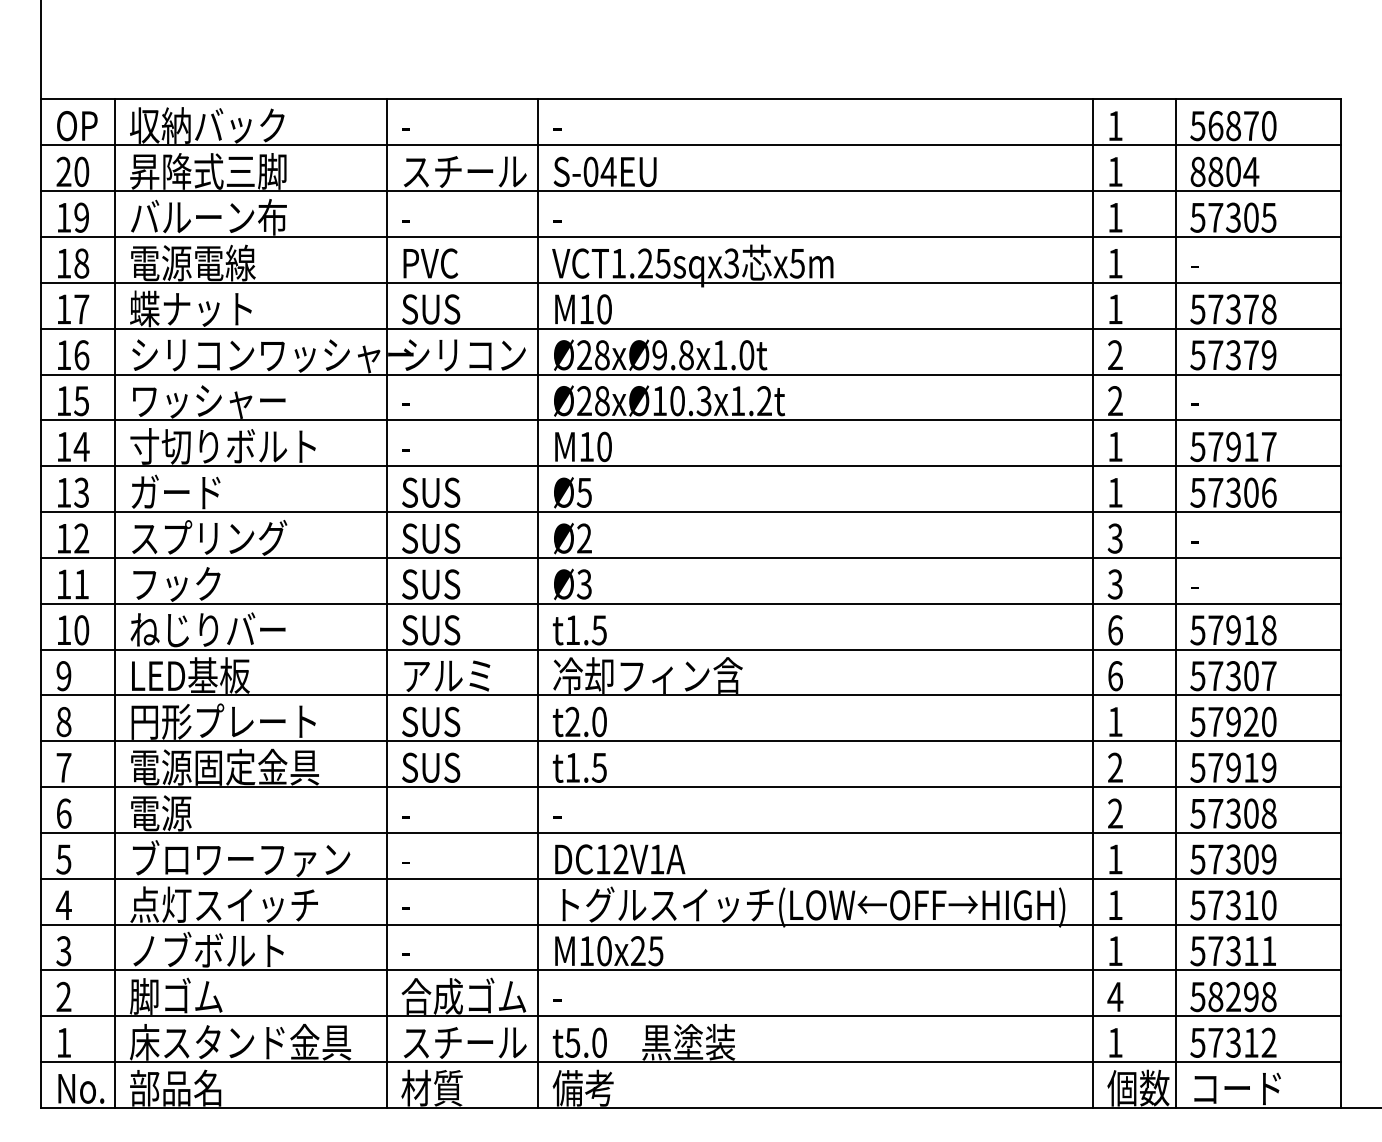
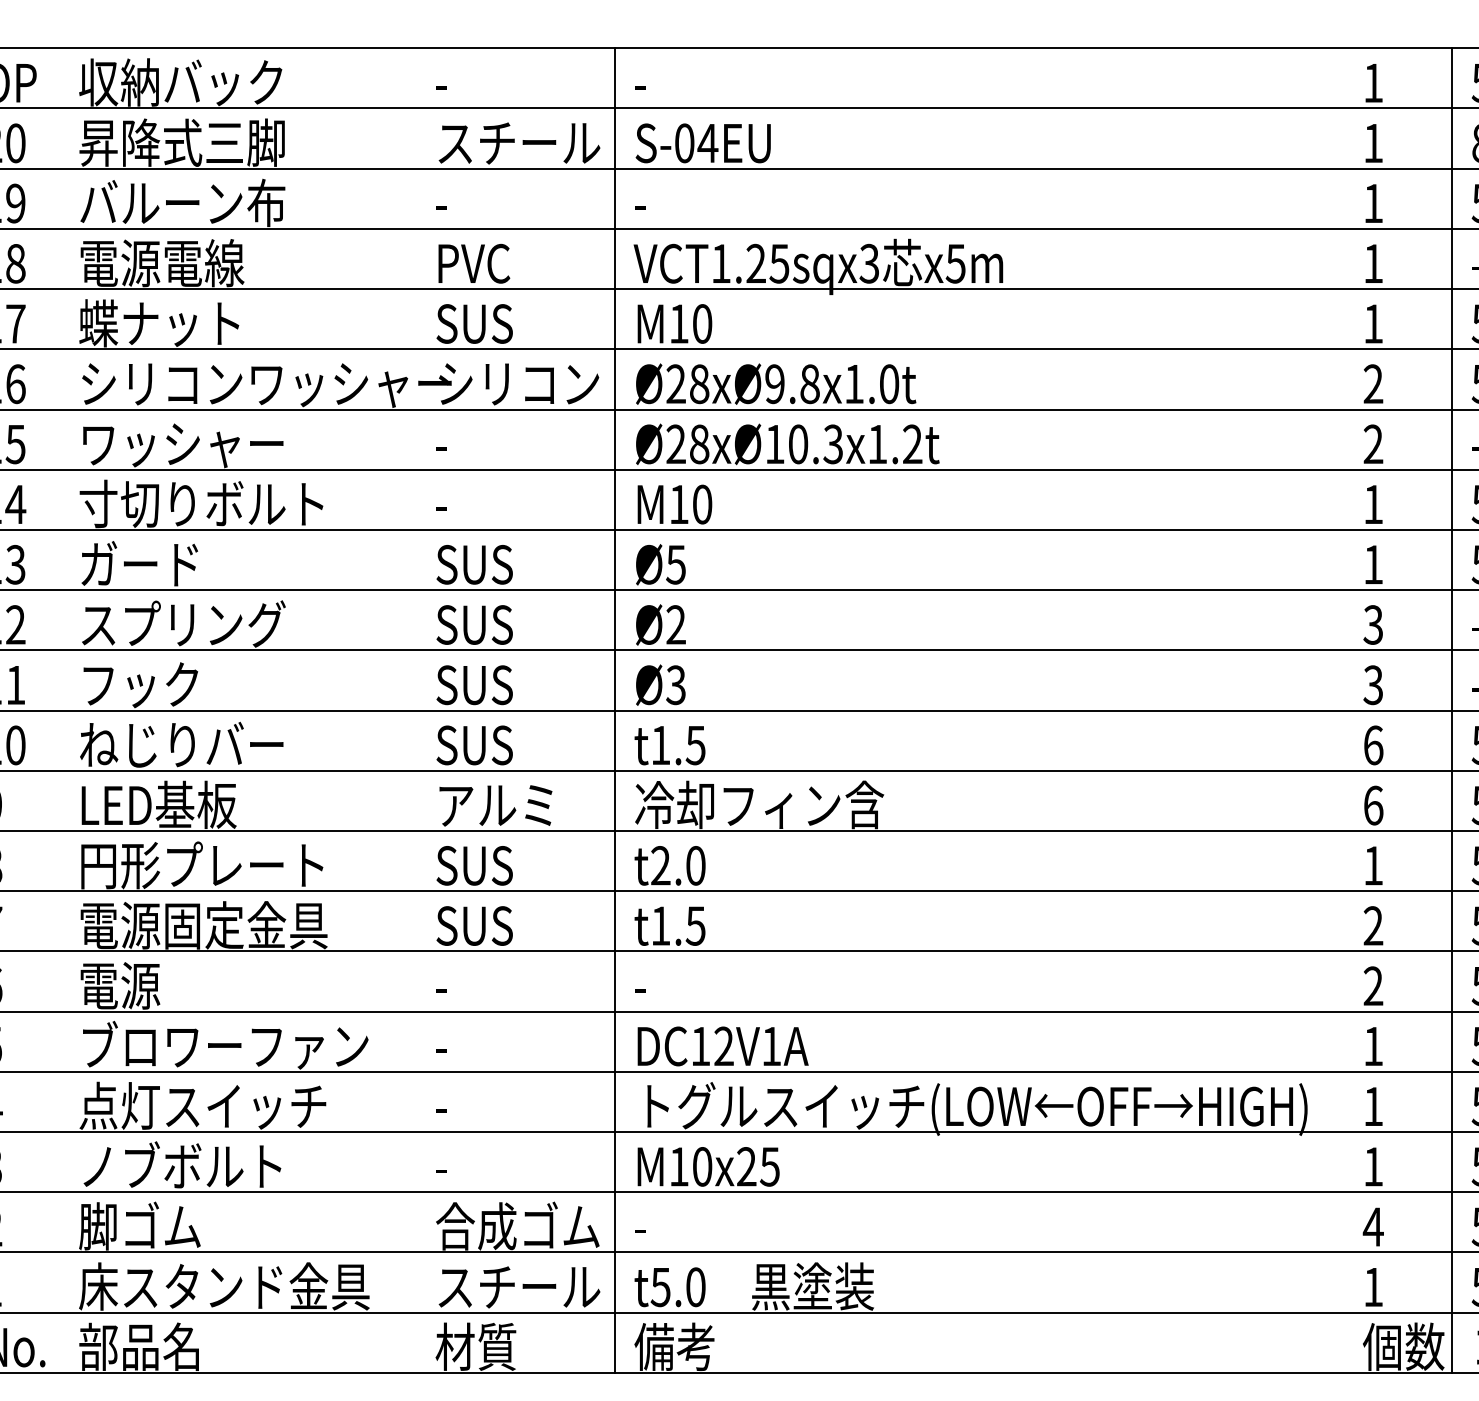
line: (114, 603) -> (58, 710), removed
line: (386, 603) -> (416, 710), removed
line: (1092, 603) -> (1343, 710), removed

